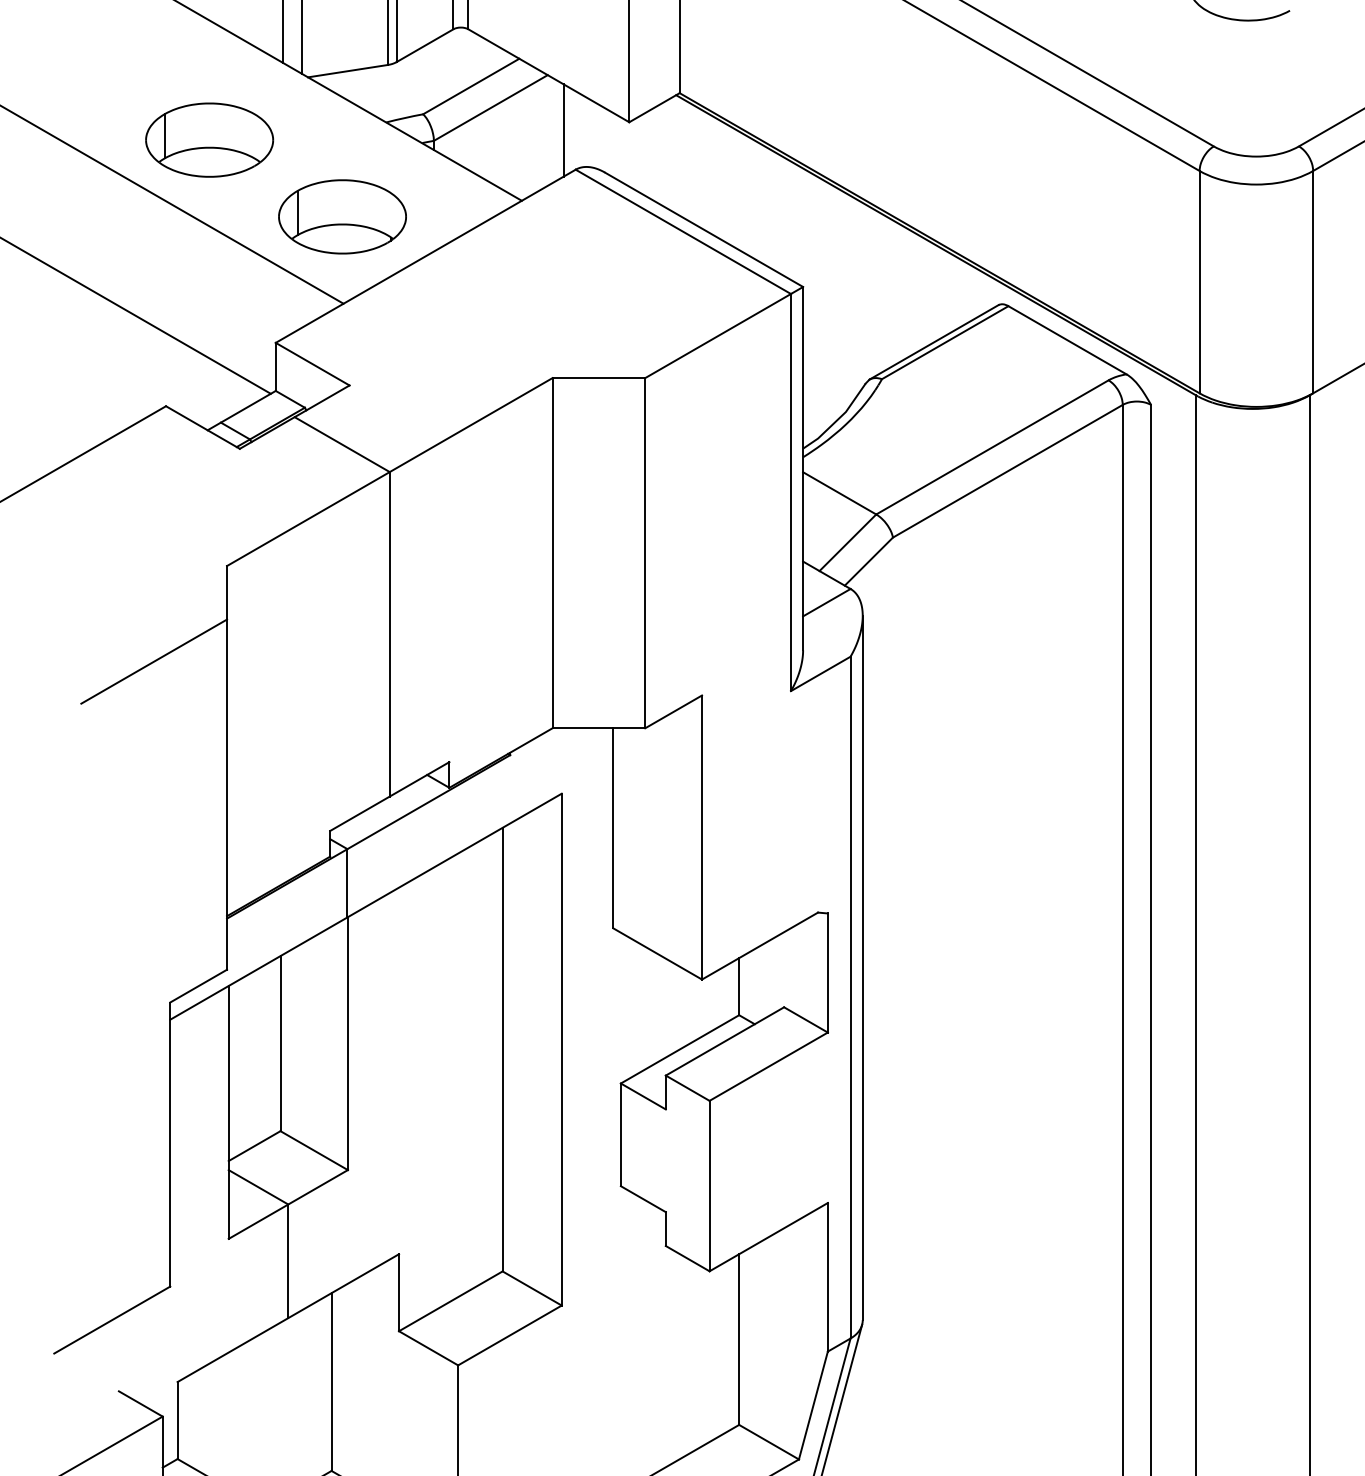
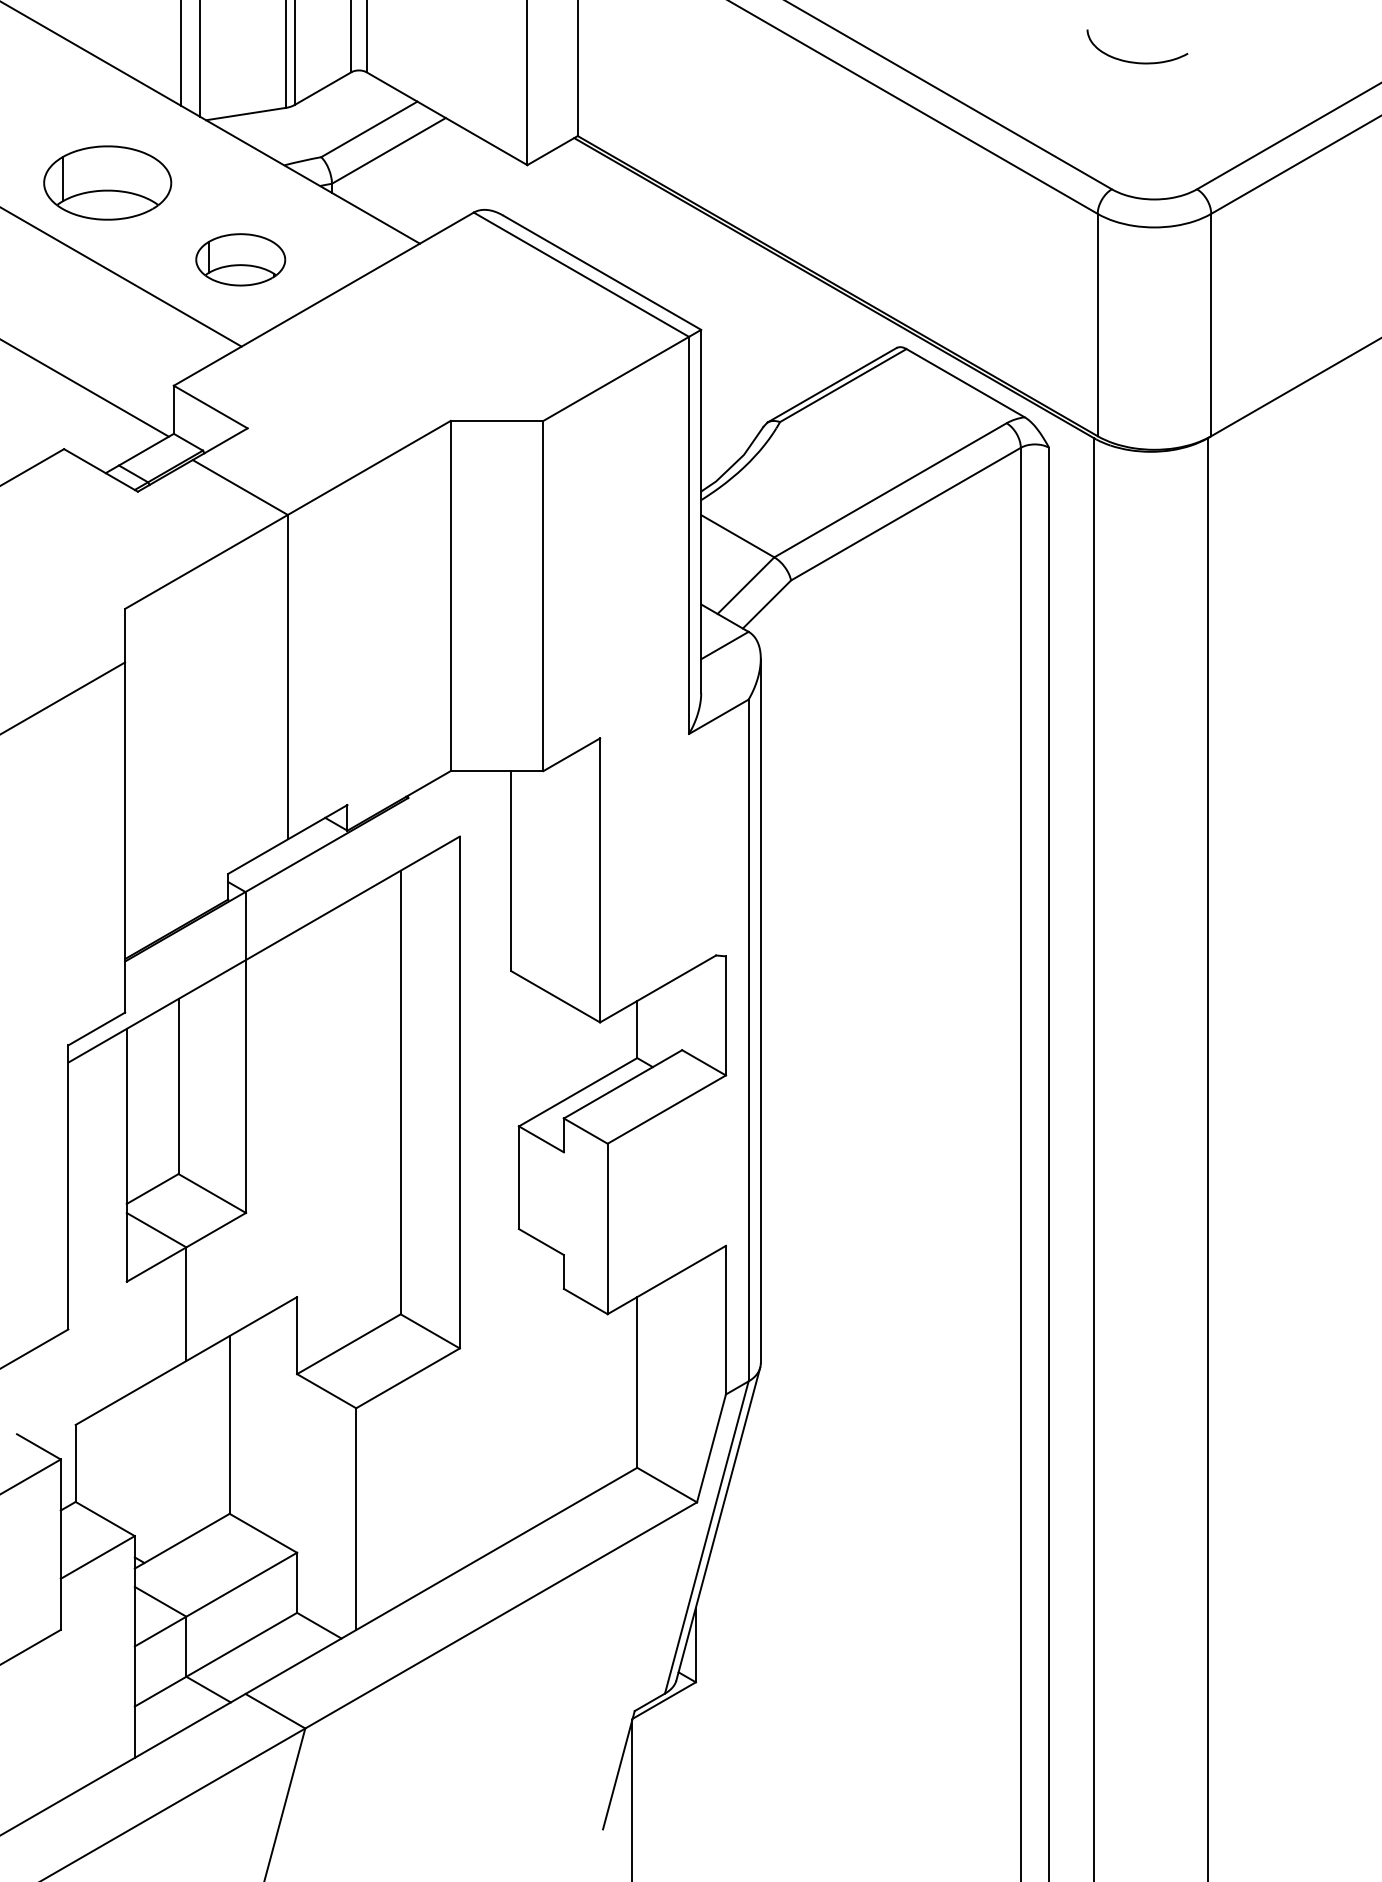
line: (563, 130) -> (461, 173), removed
part: (342, 216) -> (240, 259), size x0.7

